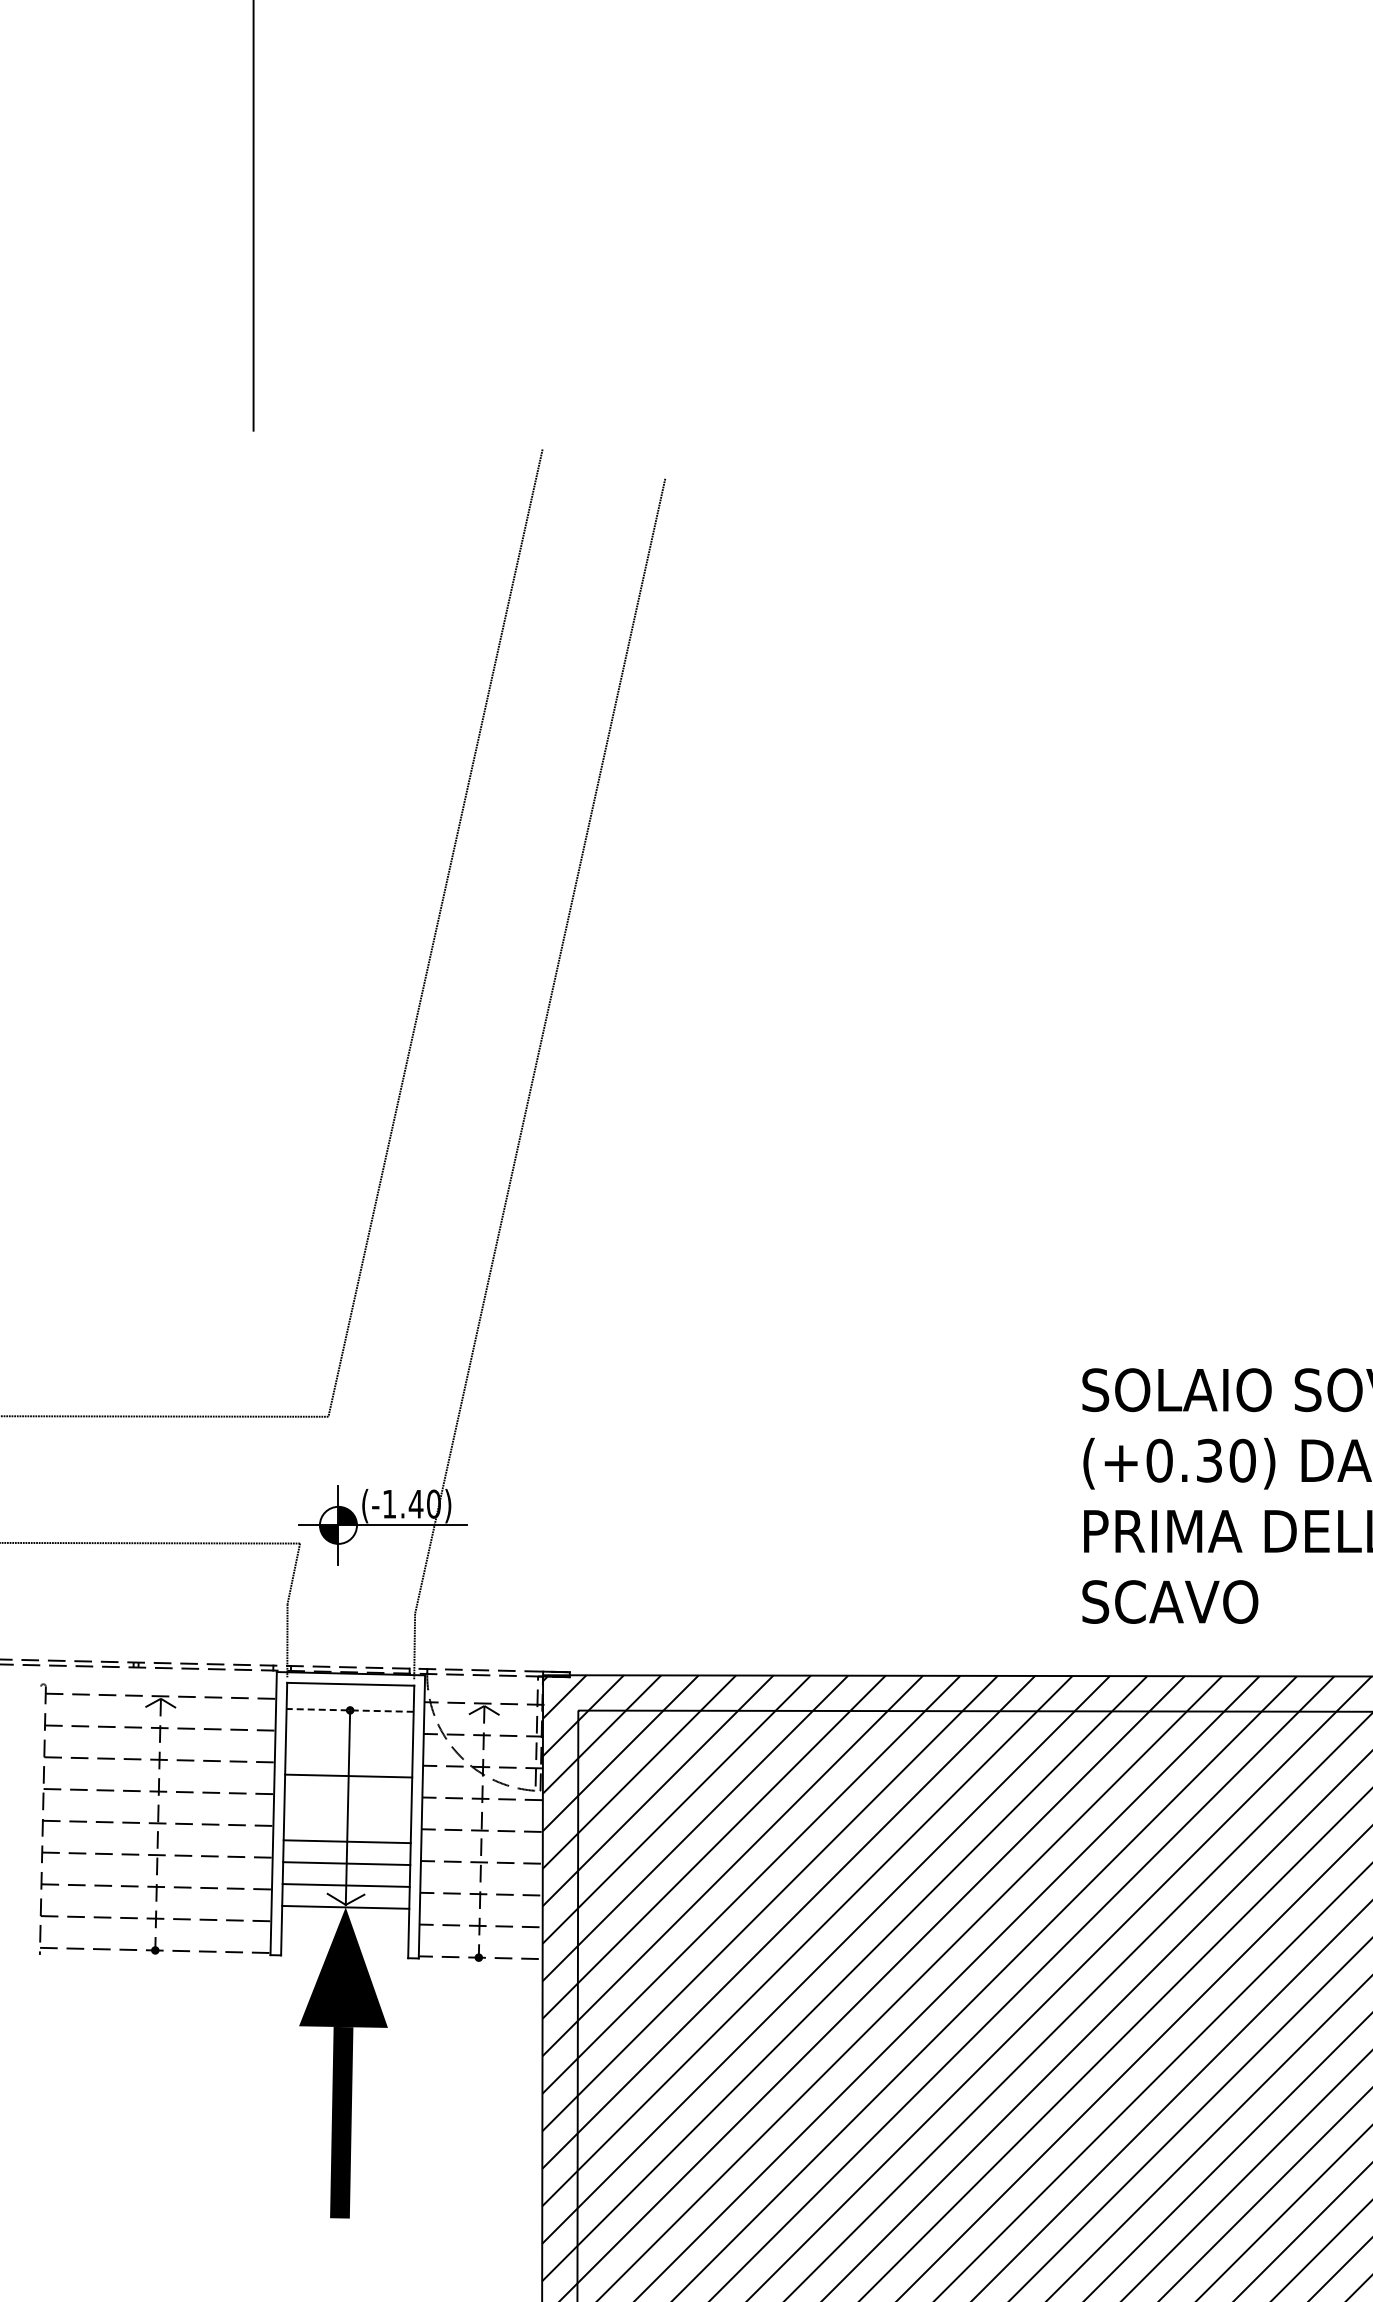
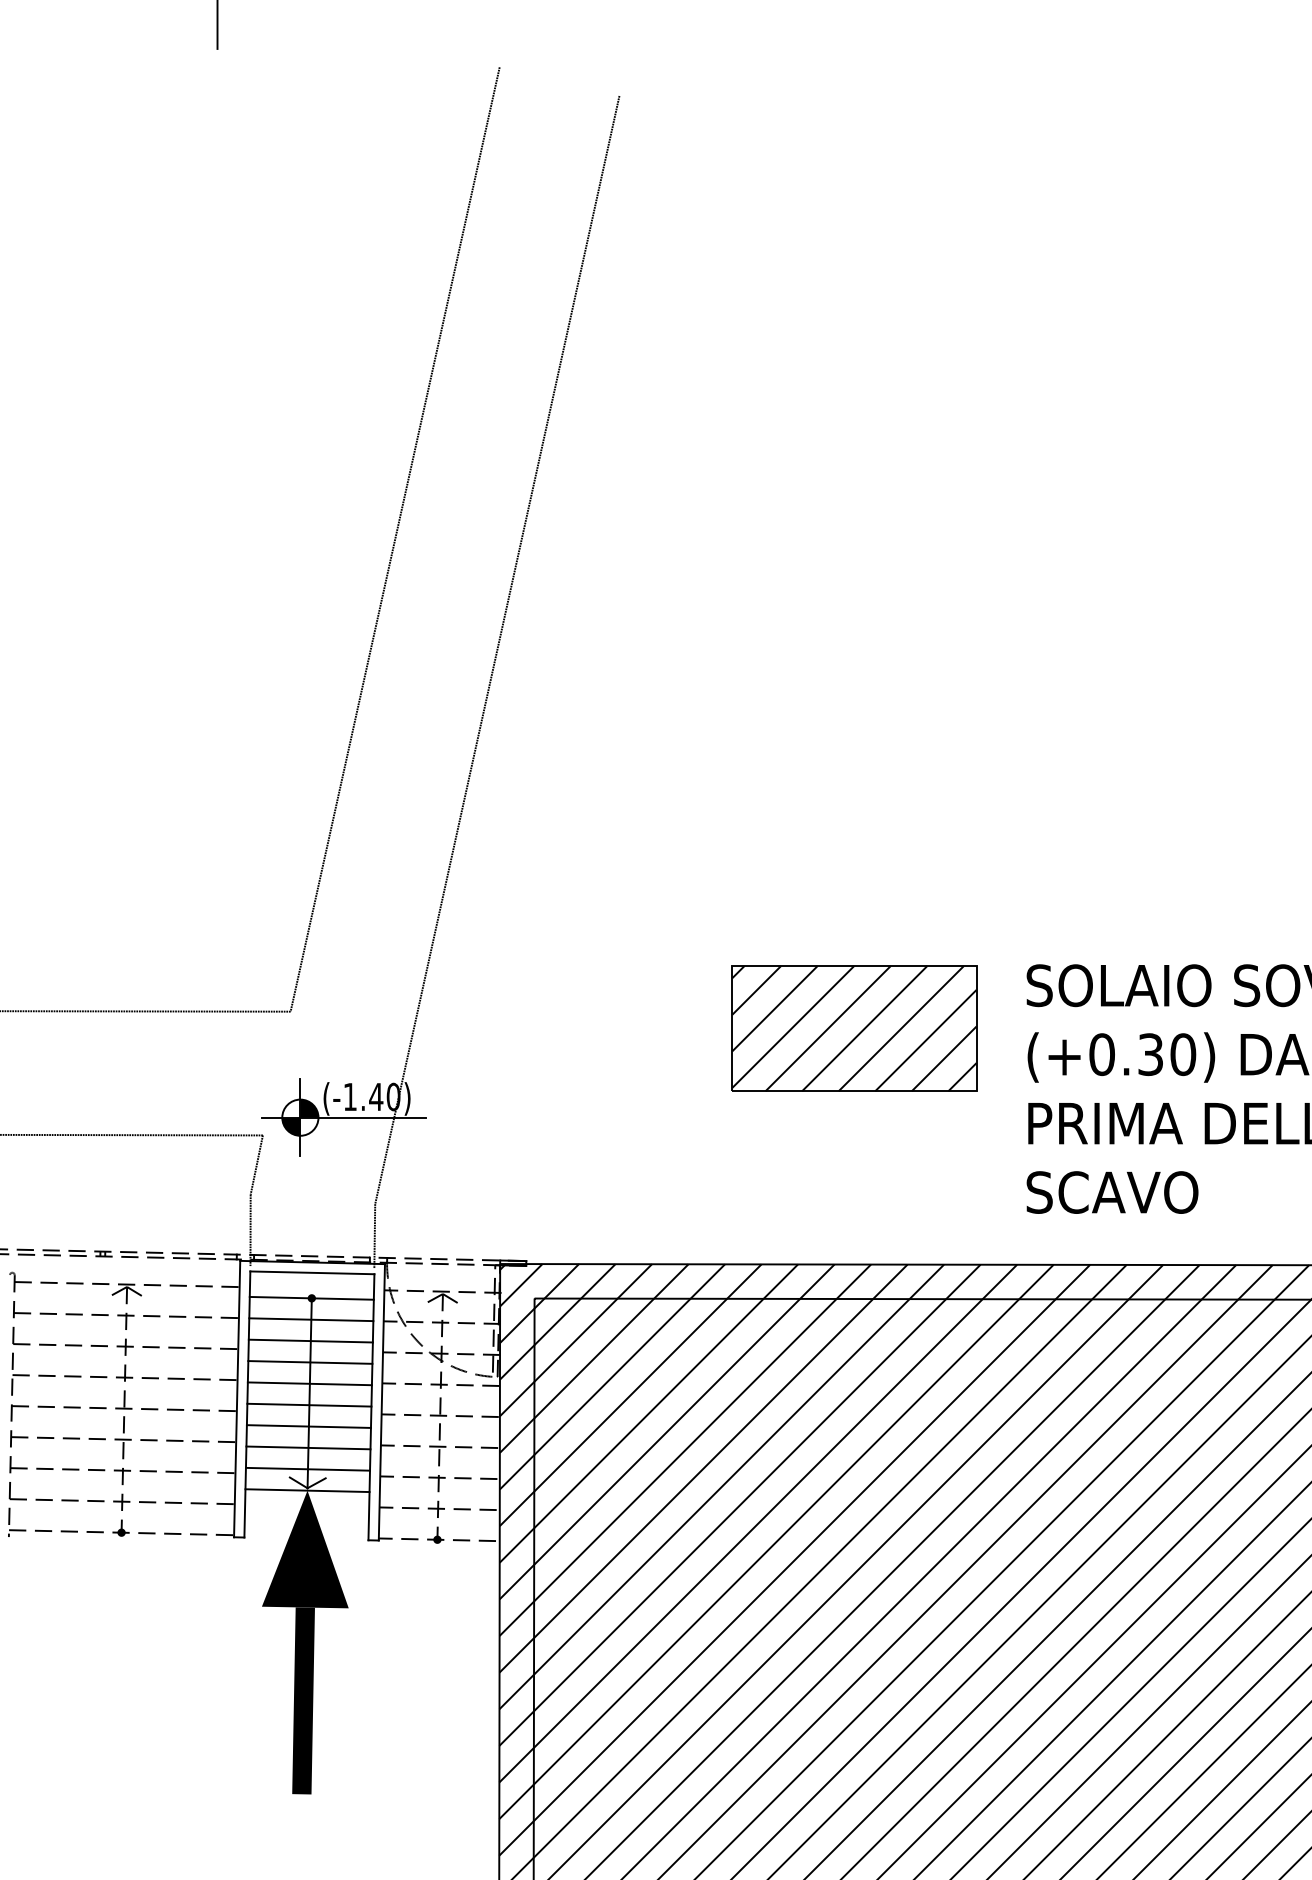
part: (905, 1433) -> (853, 1028), added
line: (350, 1710) -> (312, 1298), dashed -> solid
line: (349, 1731) -> (311, 1318), added
line: (348, 1753) -> (310, 1340), added
line: (347, 1797) -> (309, 1383), added
line: (347, 1819) -> (309, 1404), added

